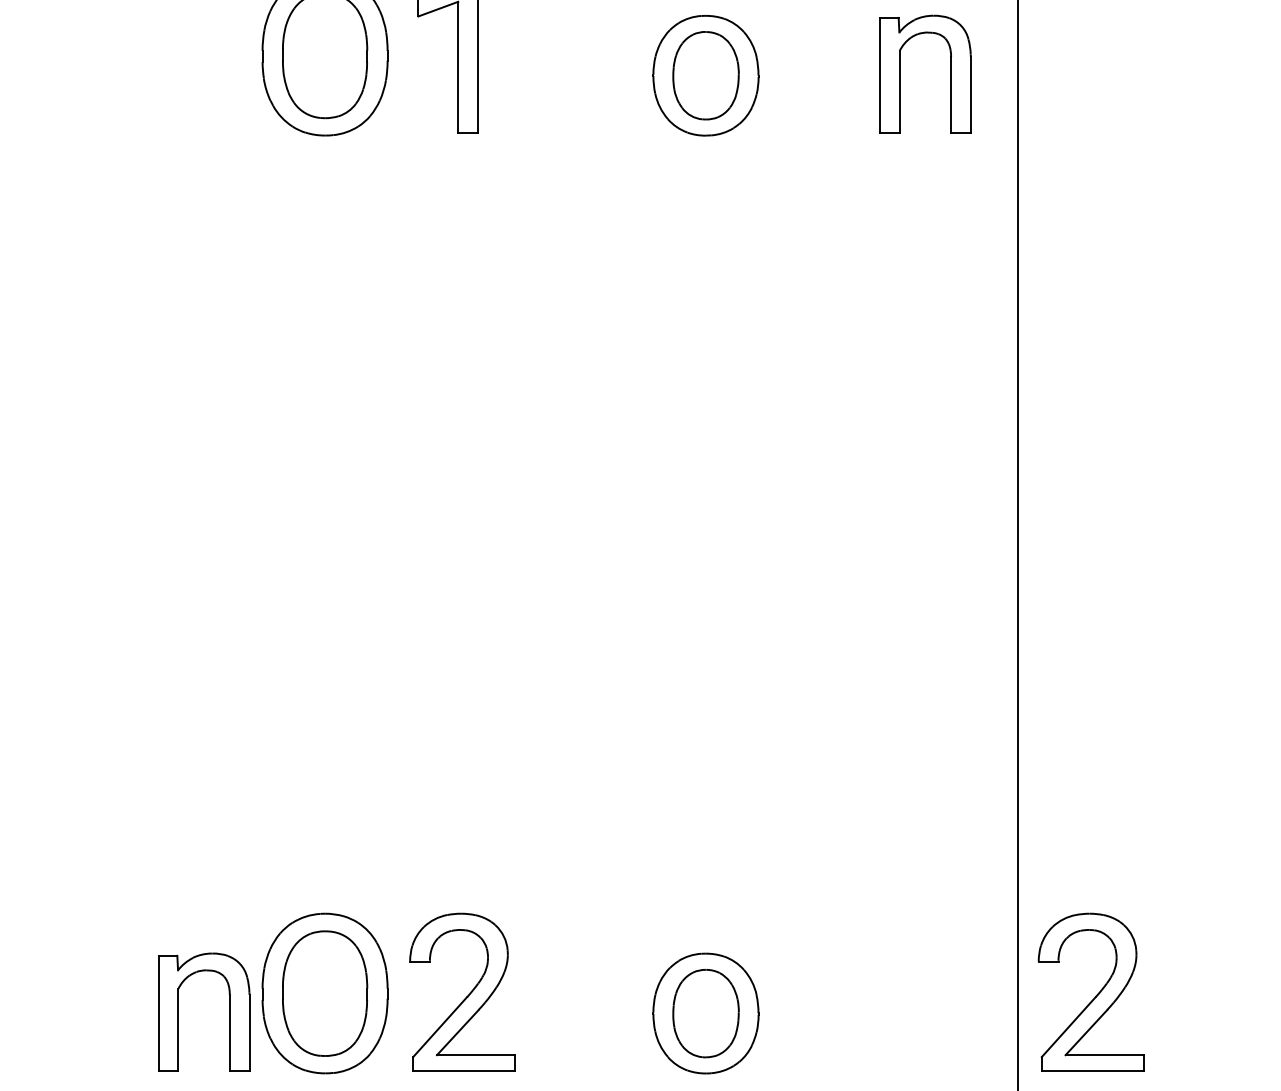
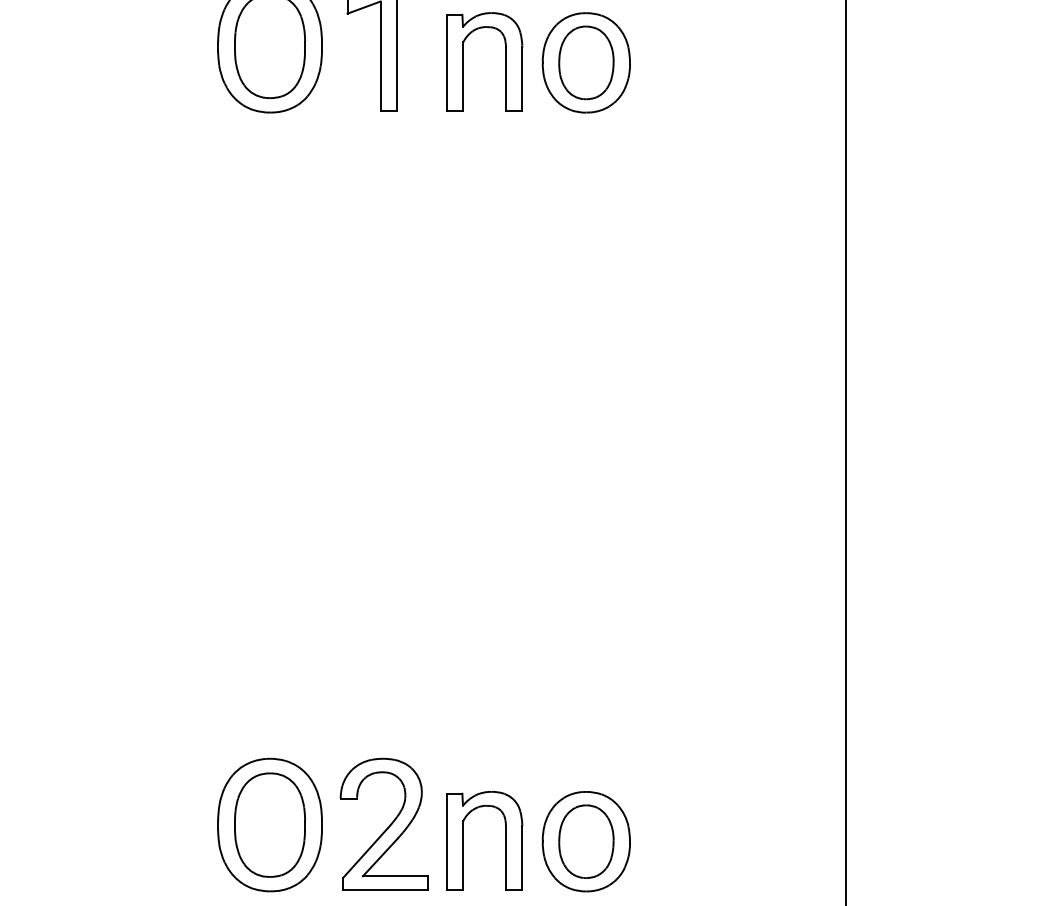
part: (900, 74) -> (463, 61), moved
part: (1090, 991) -> (905, 823), removed
part: (178, 1012) -> (463, 840), moved

